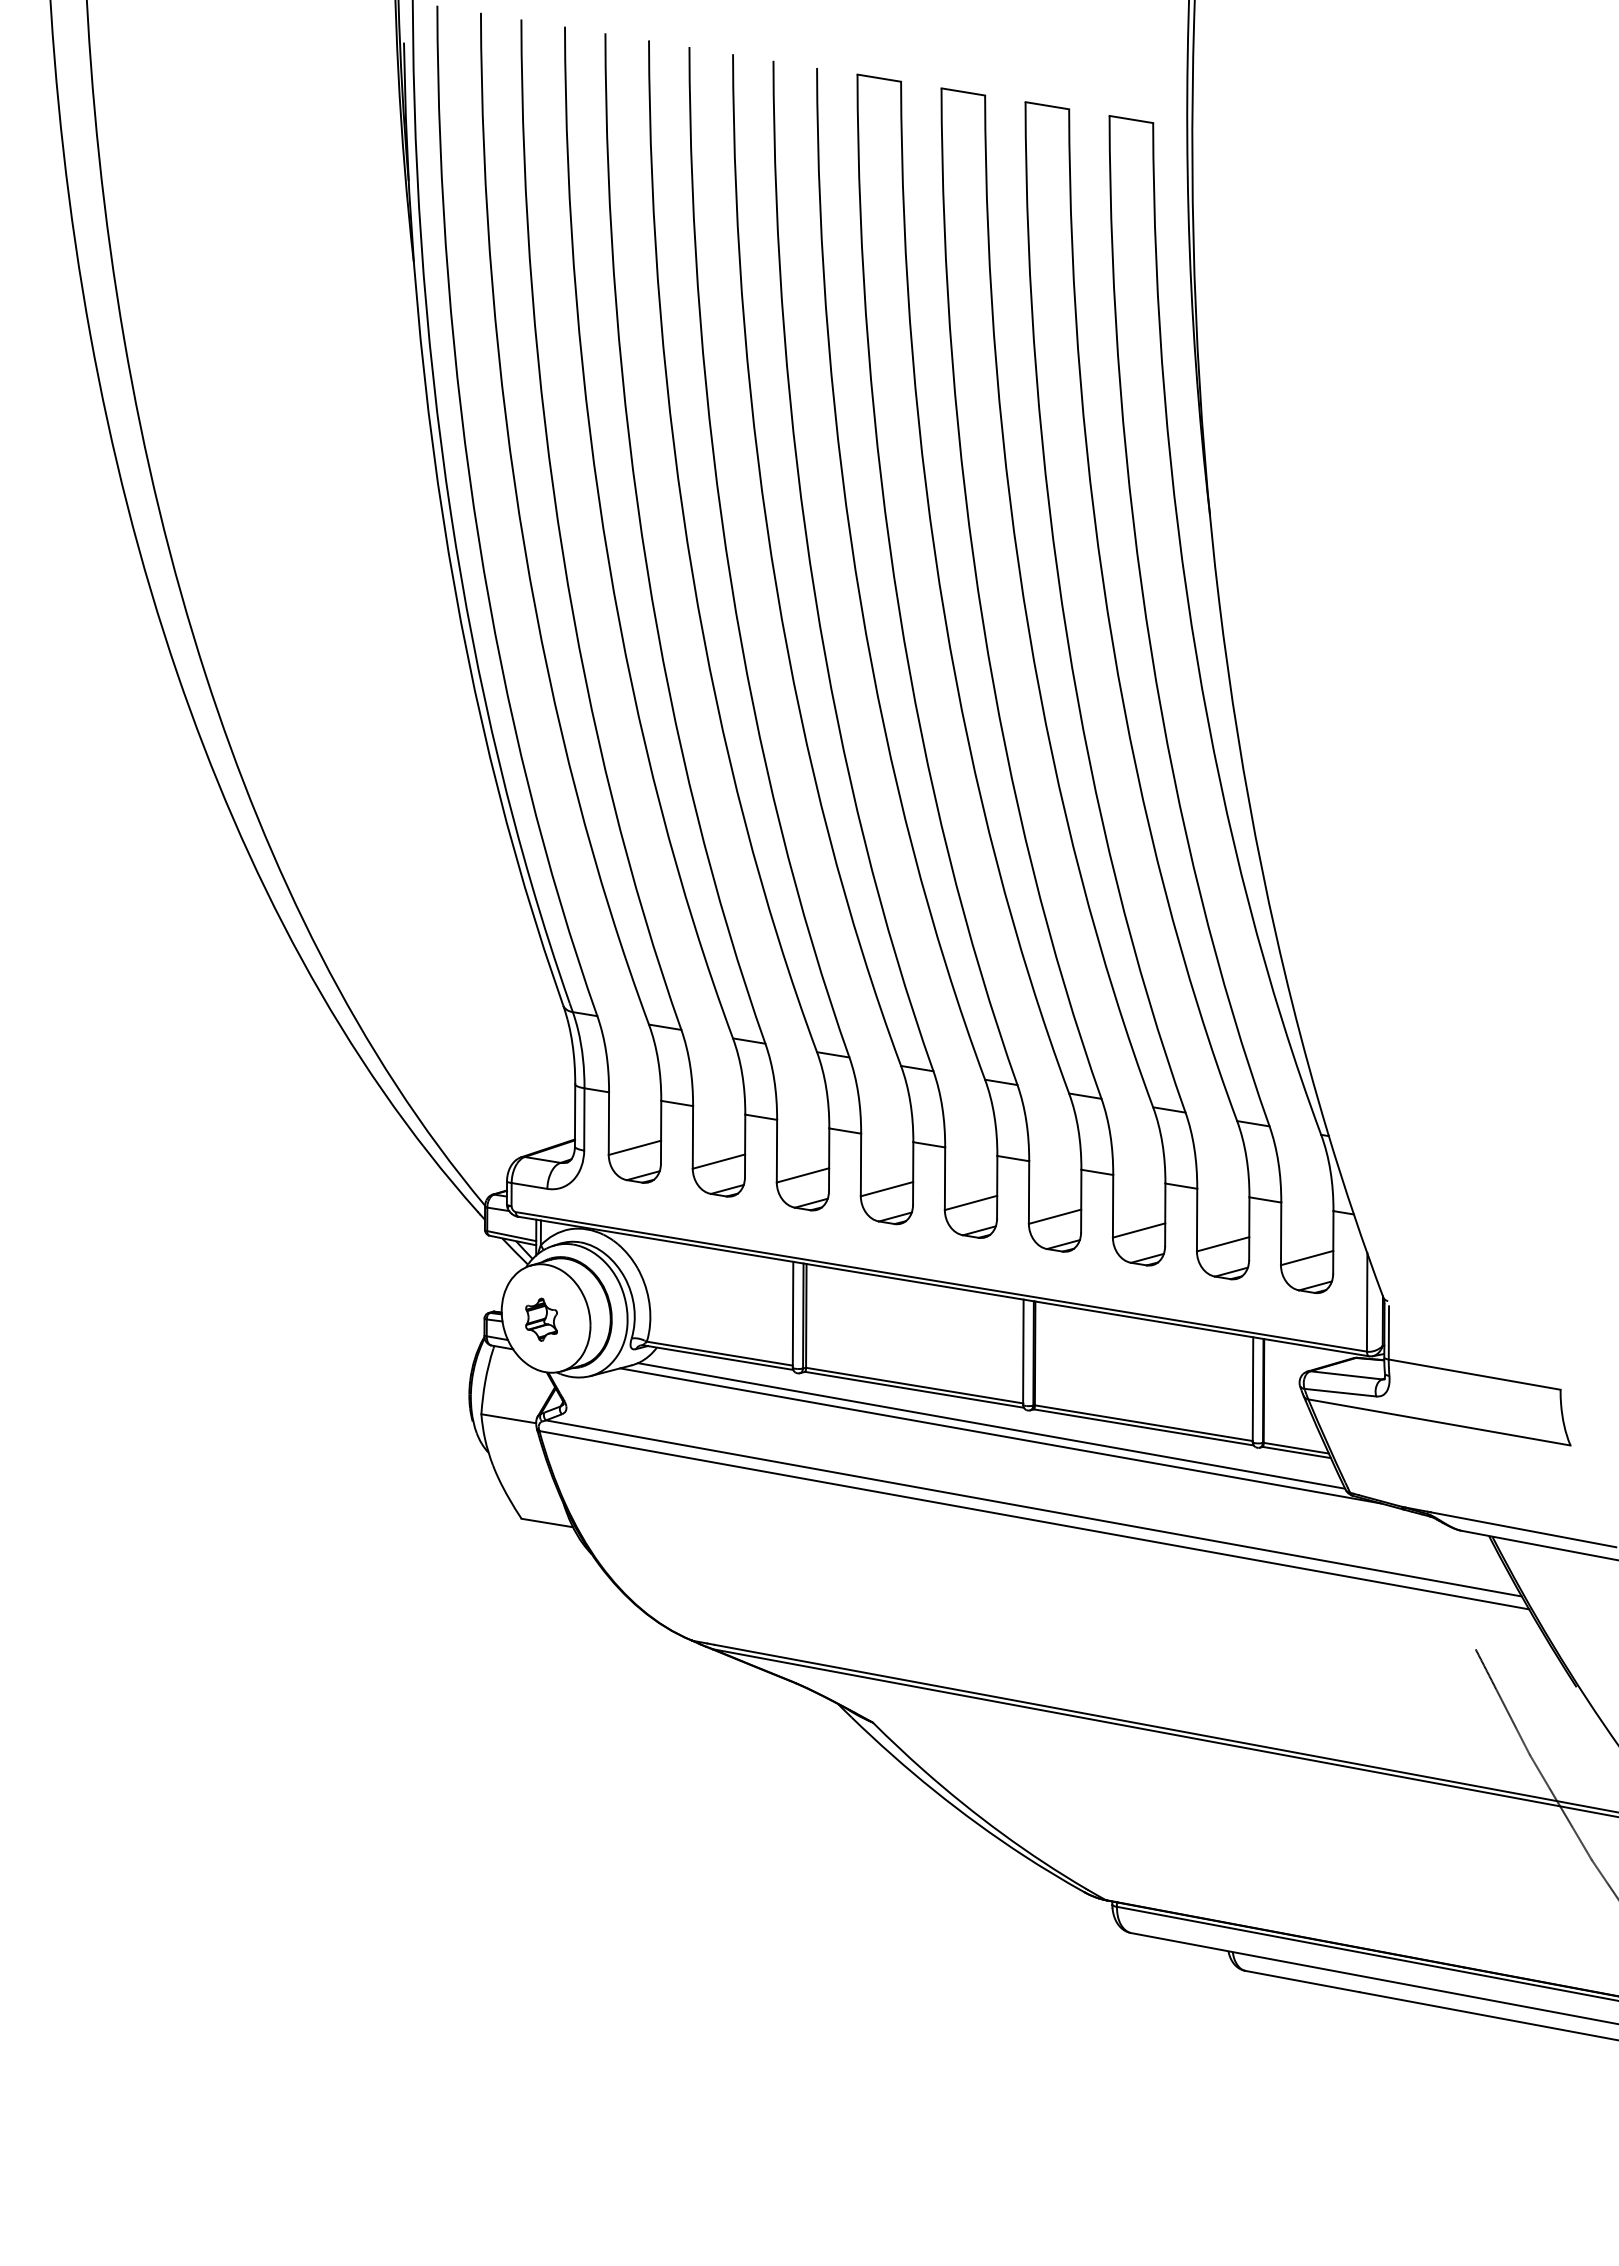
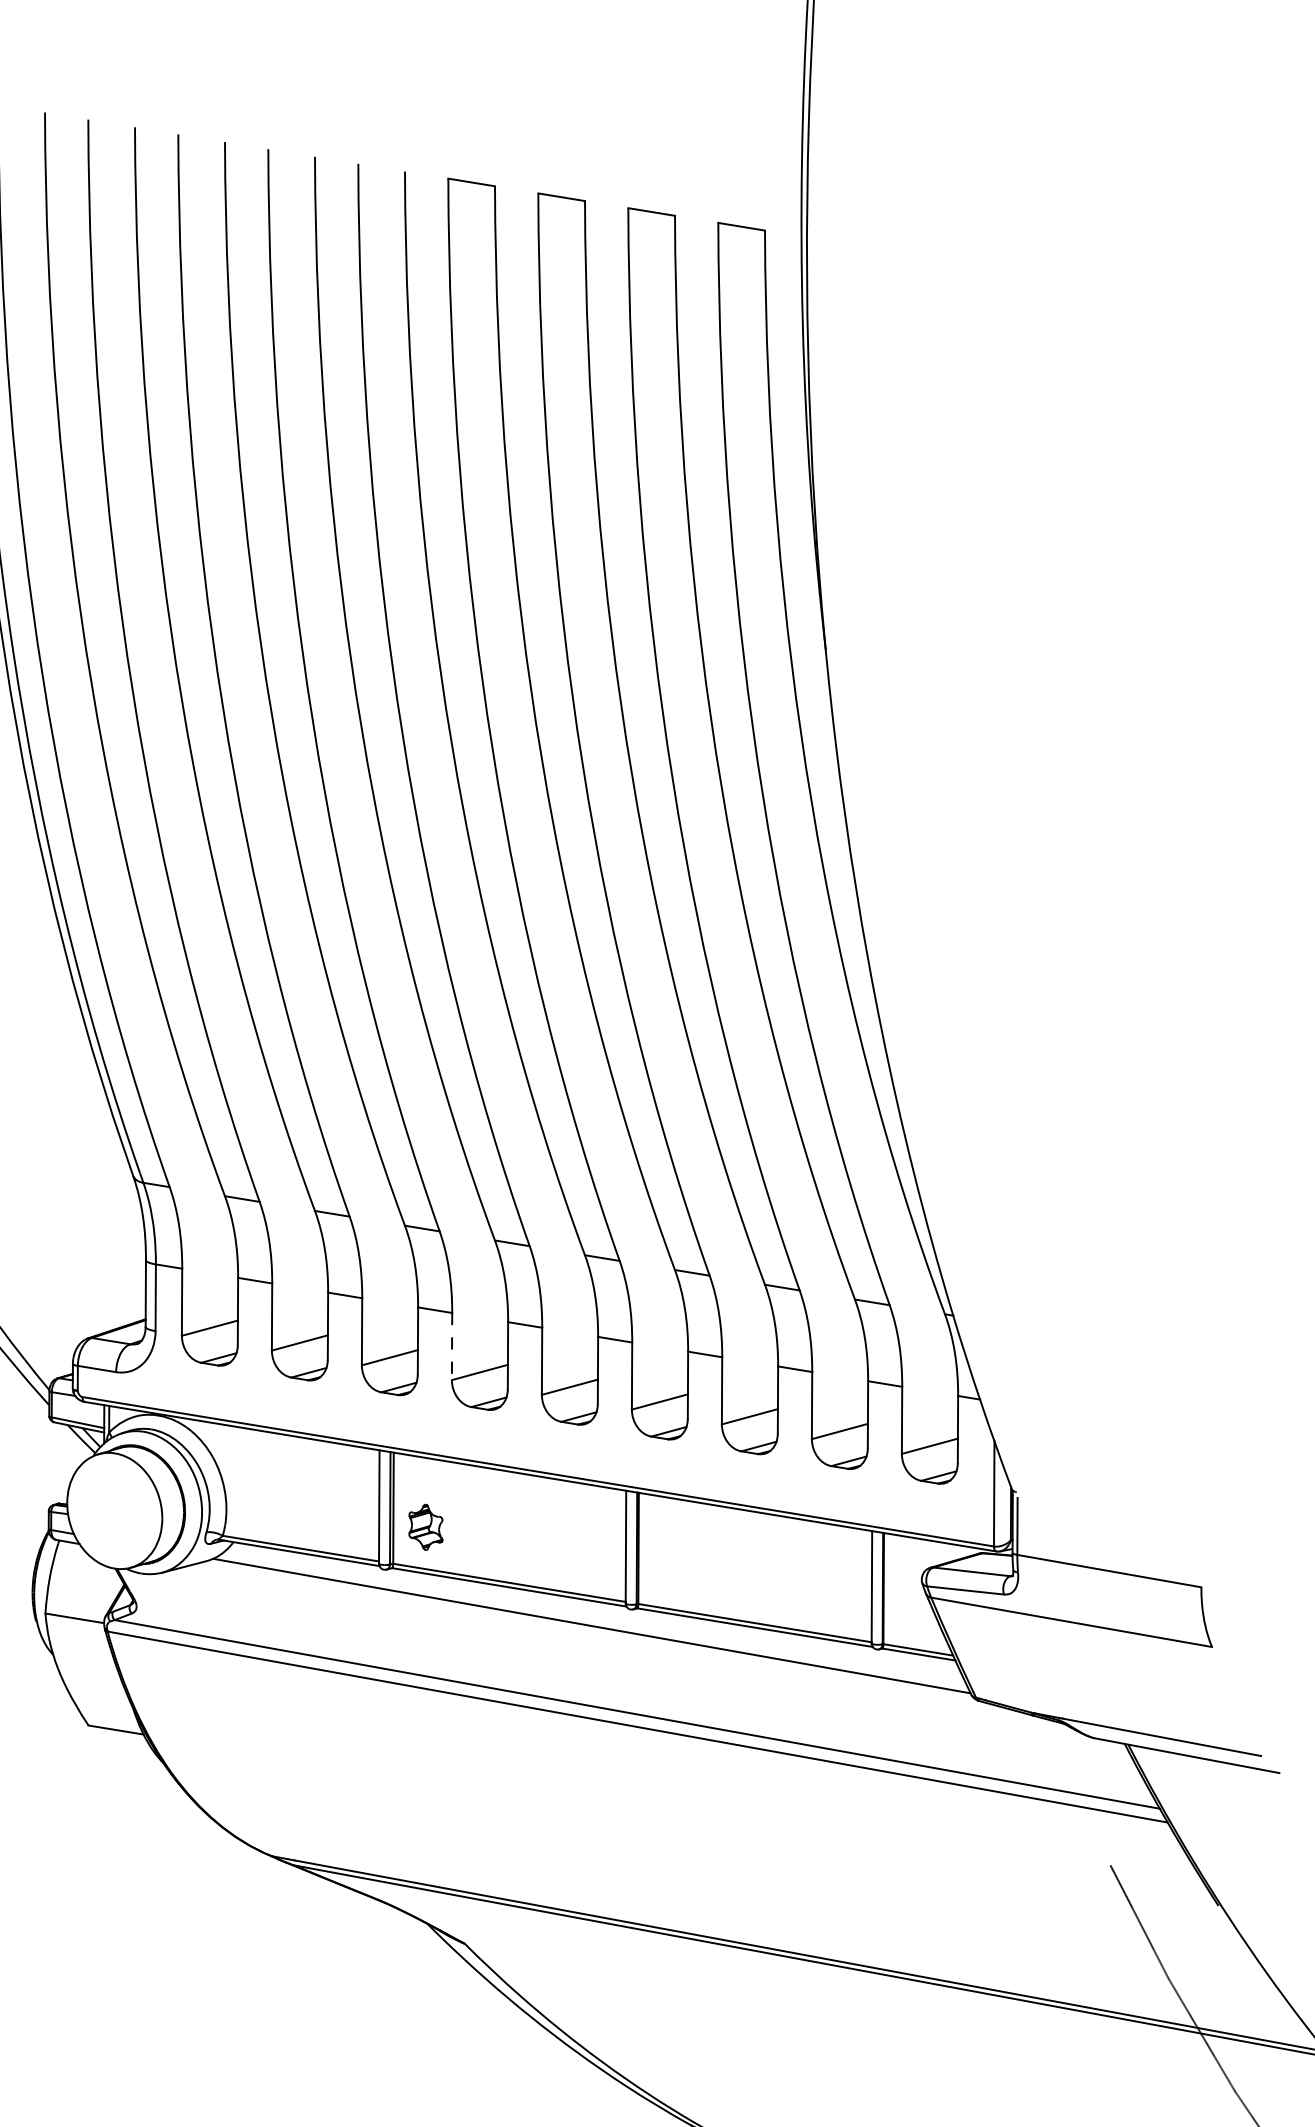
line: (861, 1165) -> (452, 1347), solid -> dashed
part: (541, 1319) -> (425, 1527), moved
line: (1000, 1435) -> (601, 1636), removed

